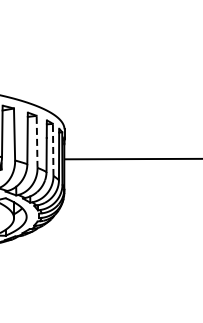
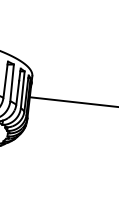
line: (37, 141) -> (12, 82), dashed -> solid
line: (53, 149) -> (23, 89), dashed -> solid

